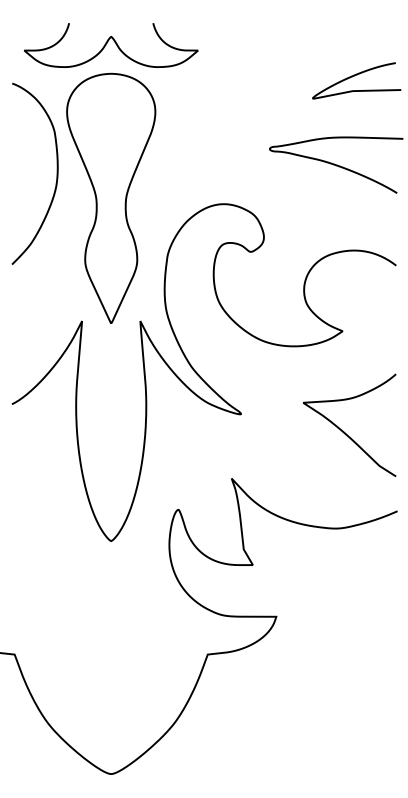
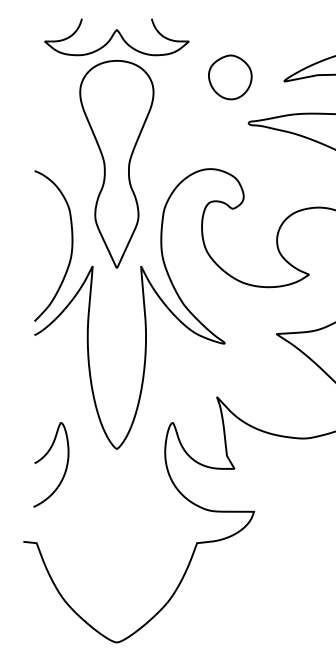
part: (247, 93) -> (230, 77), added
curve: (56, 173) -> (71, 245), moved
curve: (23, 551) -> (44, 457), added

